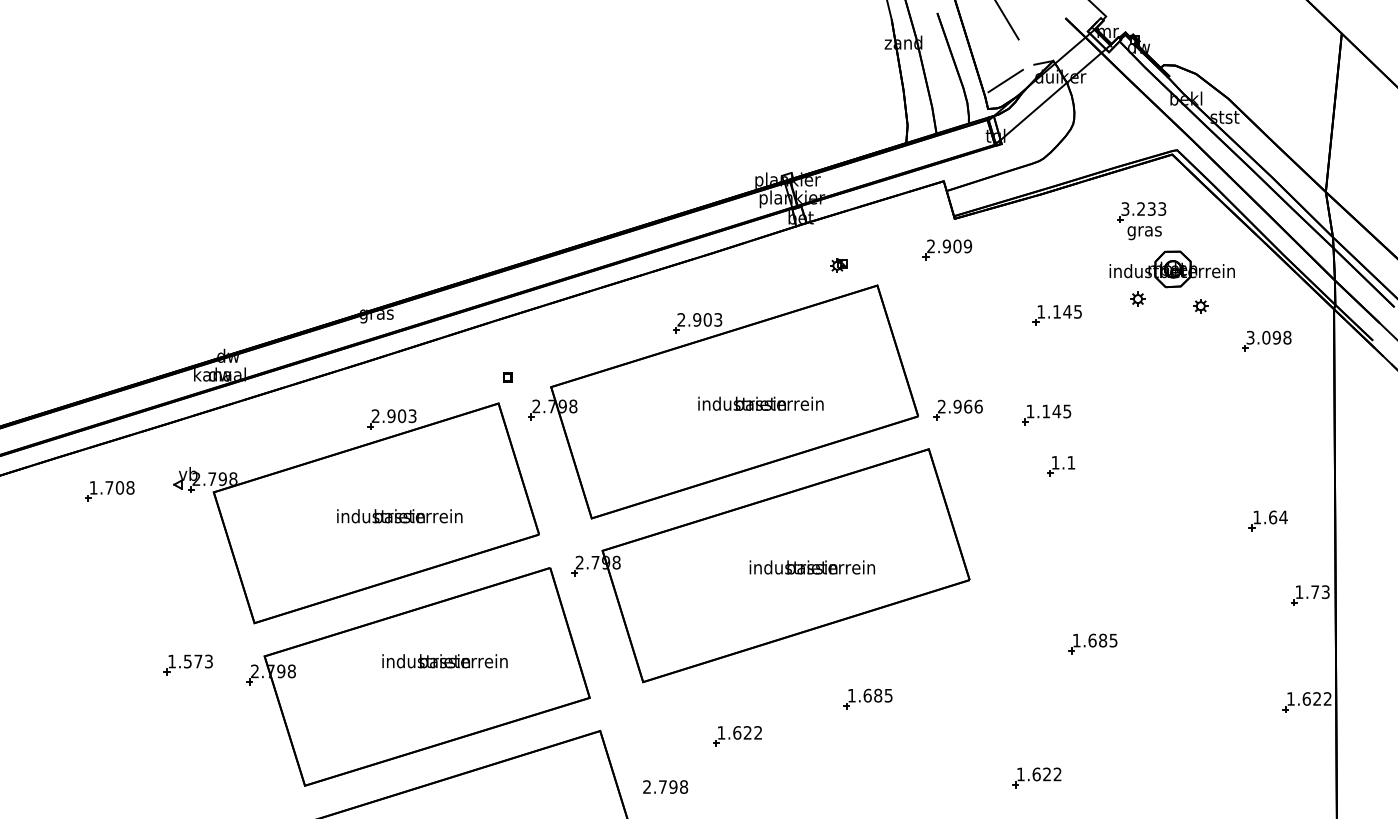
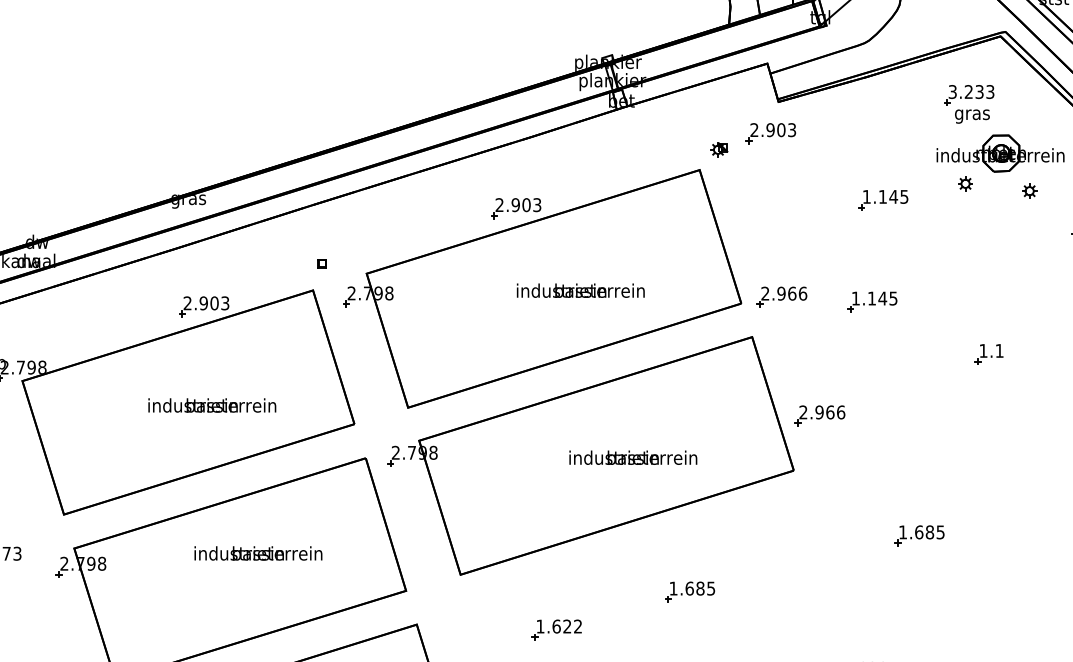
text: (967, 246) -> (791, 130), 2.909 -> 2.903
part: (838, 265) -> (719, 149), moved
part: (1061, 466) -> (989, 354), moved
part: (995, 526) -> (820, 415), added

